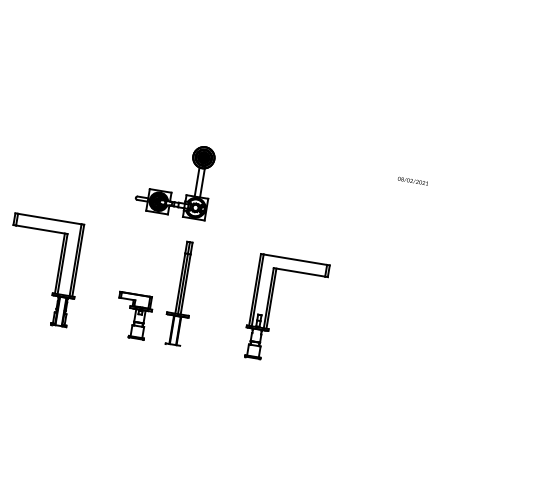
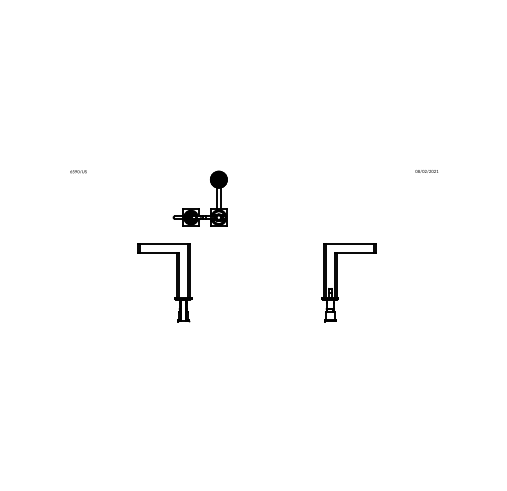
part: (171, 191) -> (199, 208), moved
part: (153, 297) -> (249, 288), removed

